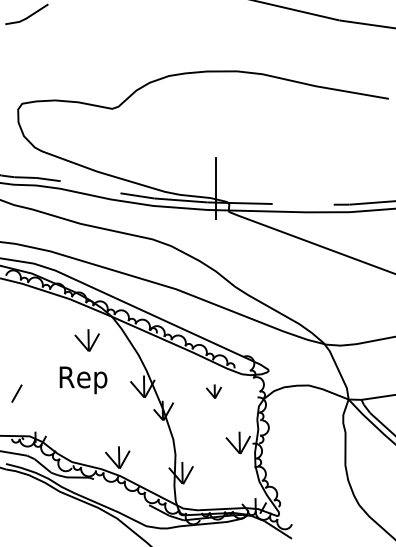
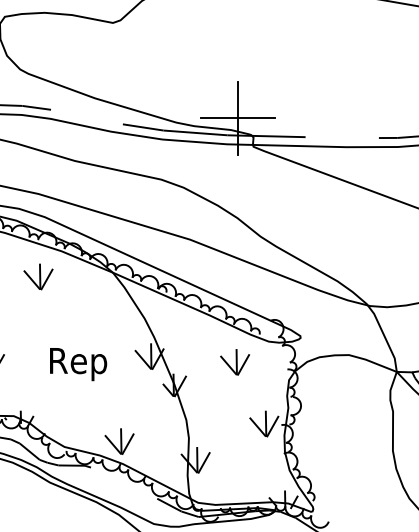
line: (215, 188) -> (236, 118), added
part: (86, 340) -> (37, 277), moved
text: (83, 380) -> (78, 364), moved
part: (213, 391) -> (234, 362), size x1.67

